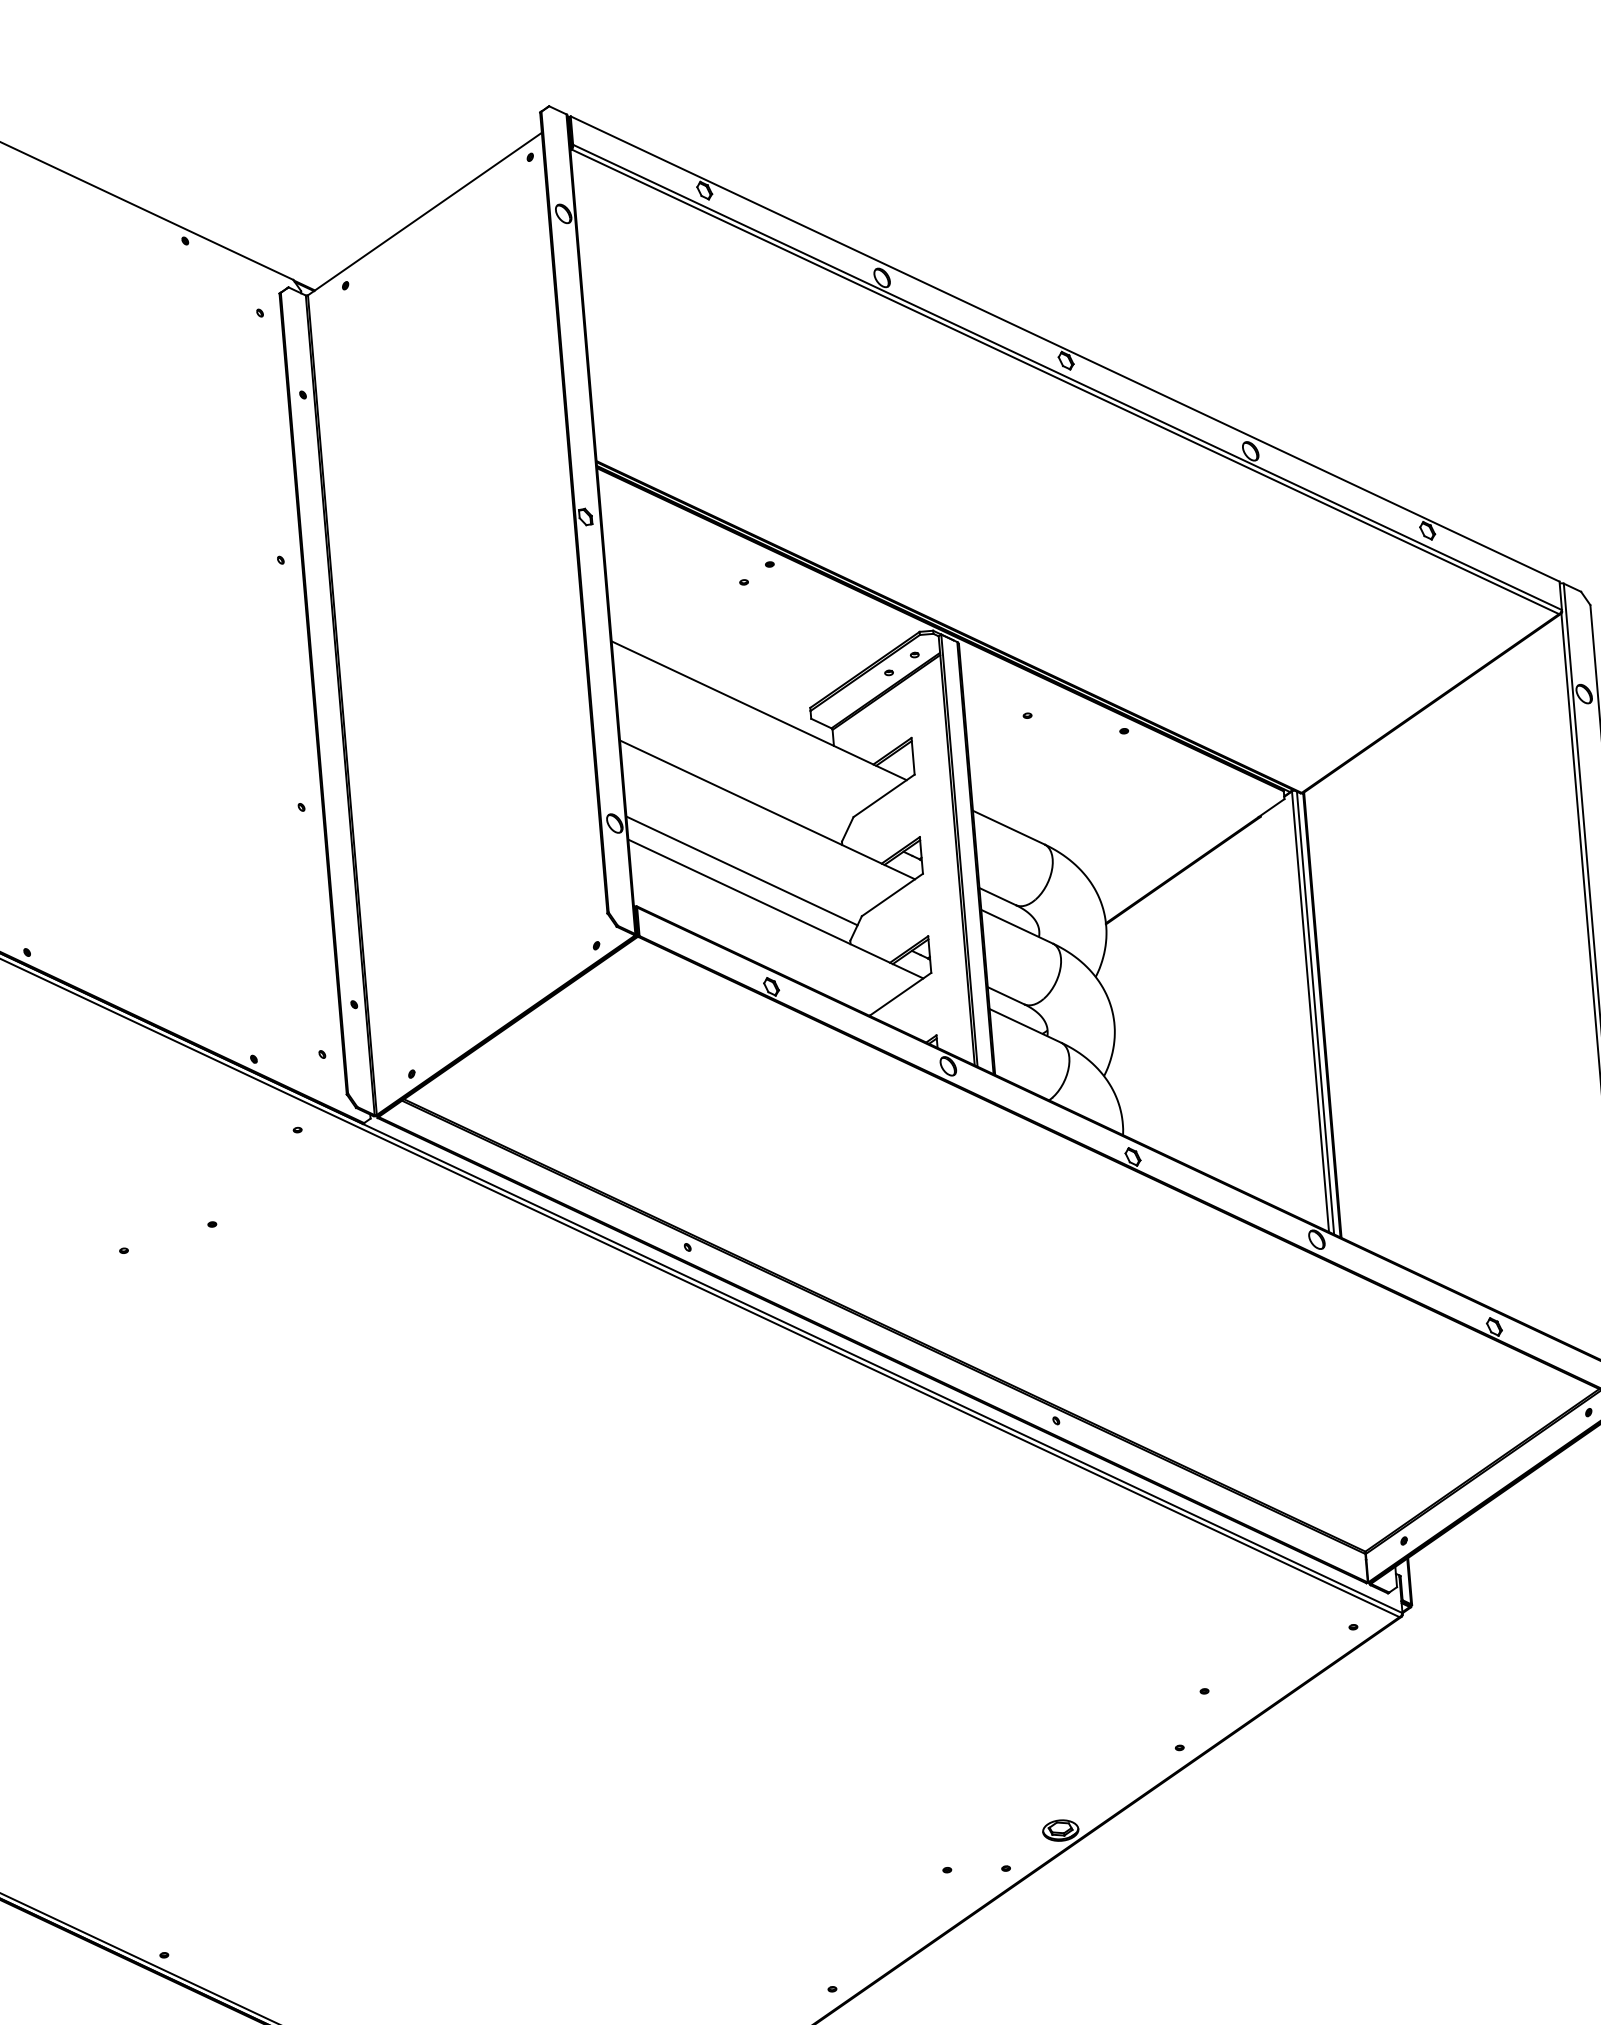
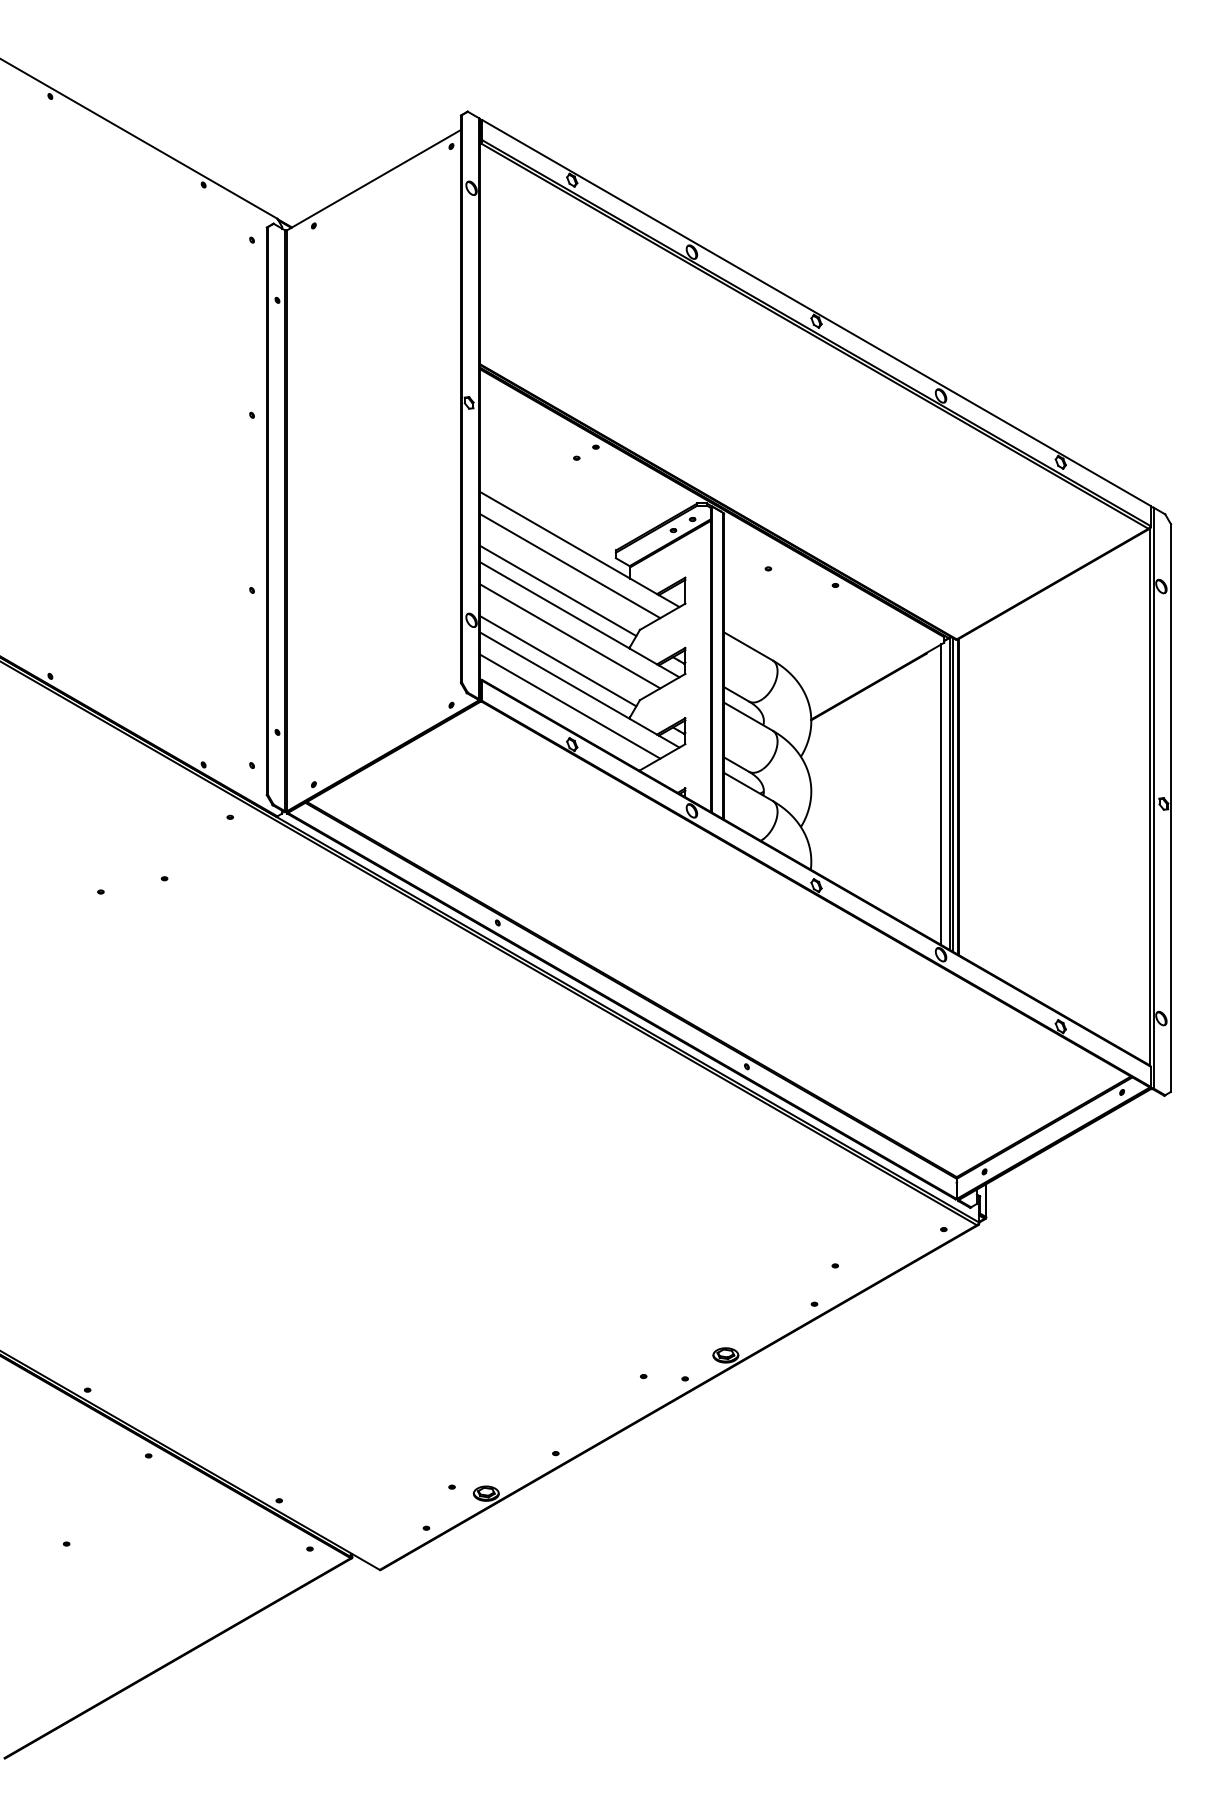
line: (748, 735) -> (570, 566), added
line: (733, 771) -> (558, 590), added
line: (756, 834) -> (570, 636), added
line: (764, 933) -> (570, 706), added
line: (1298, 1013) -> (941, 794), added

